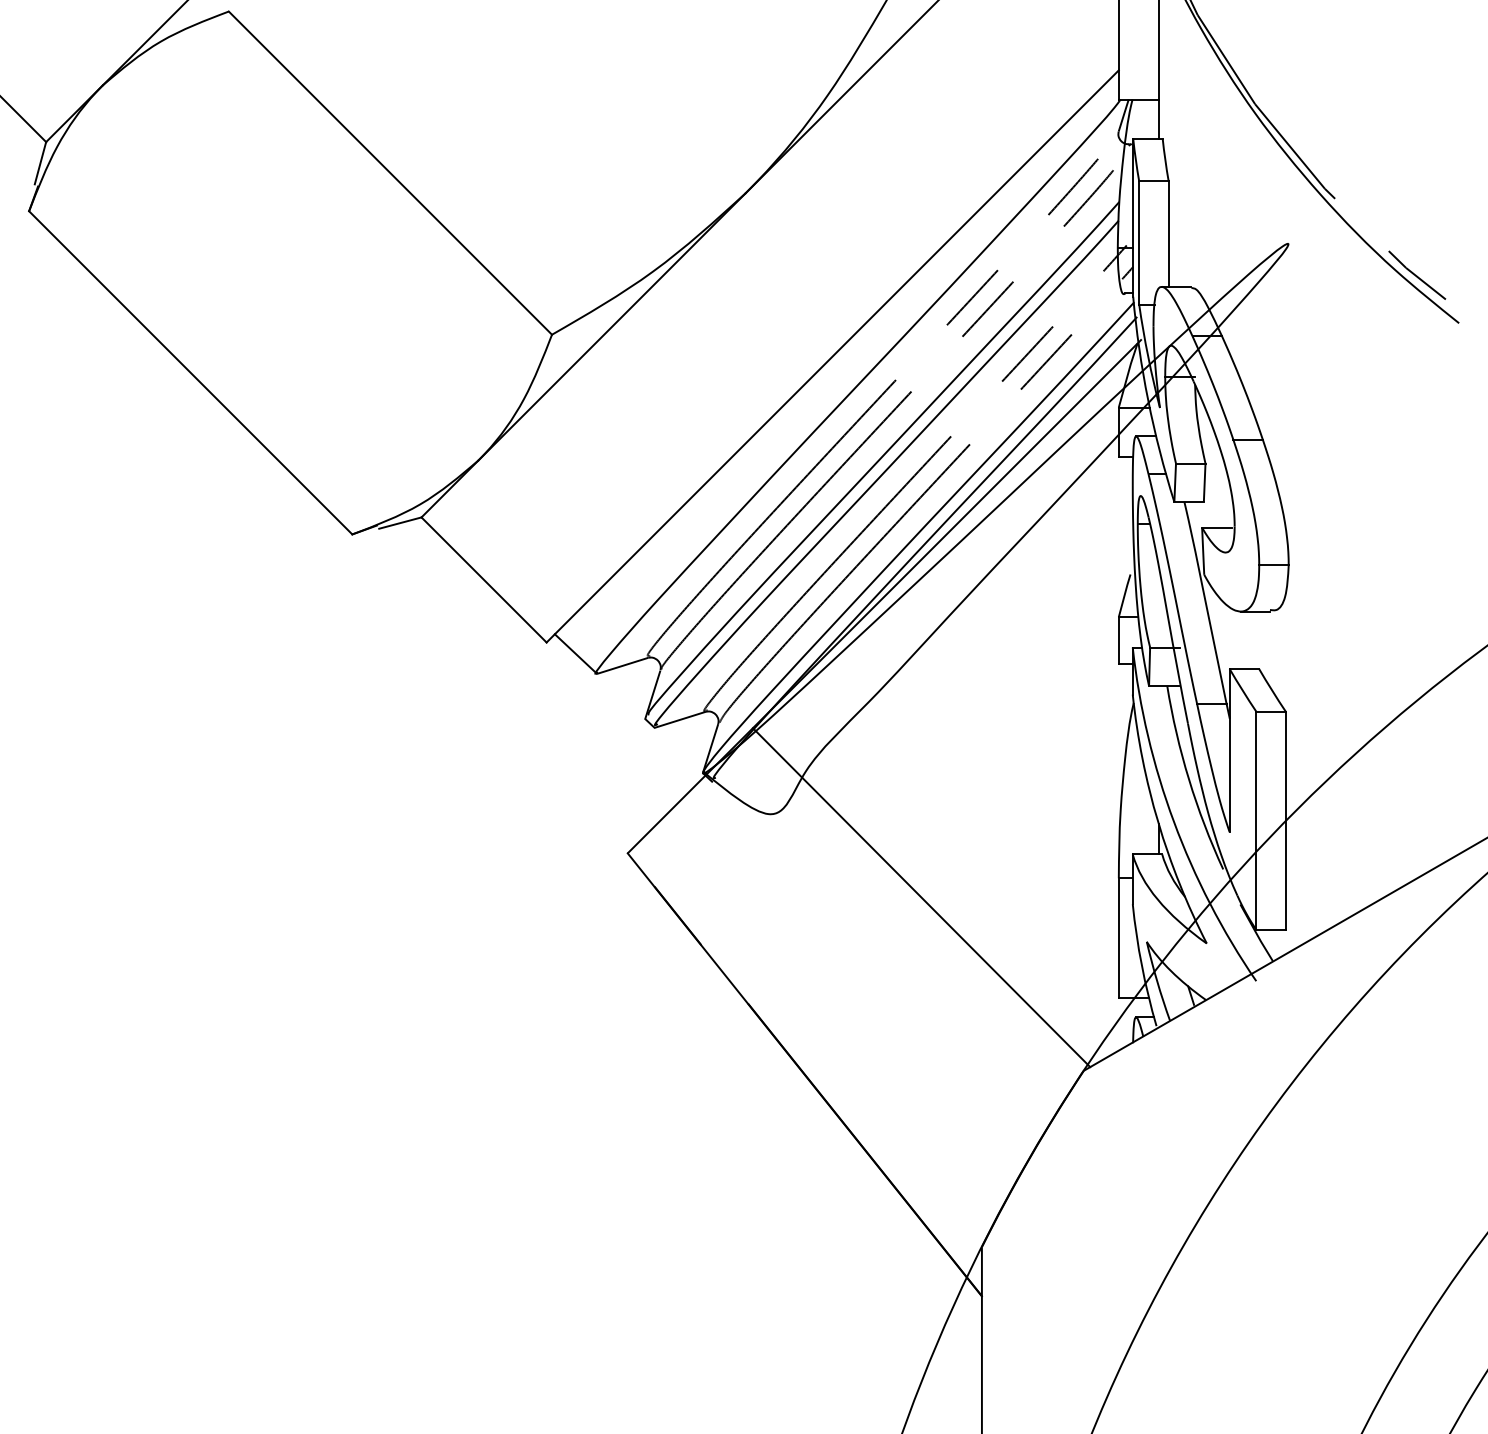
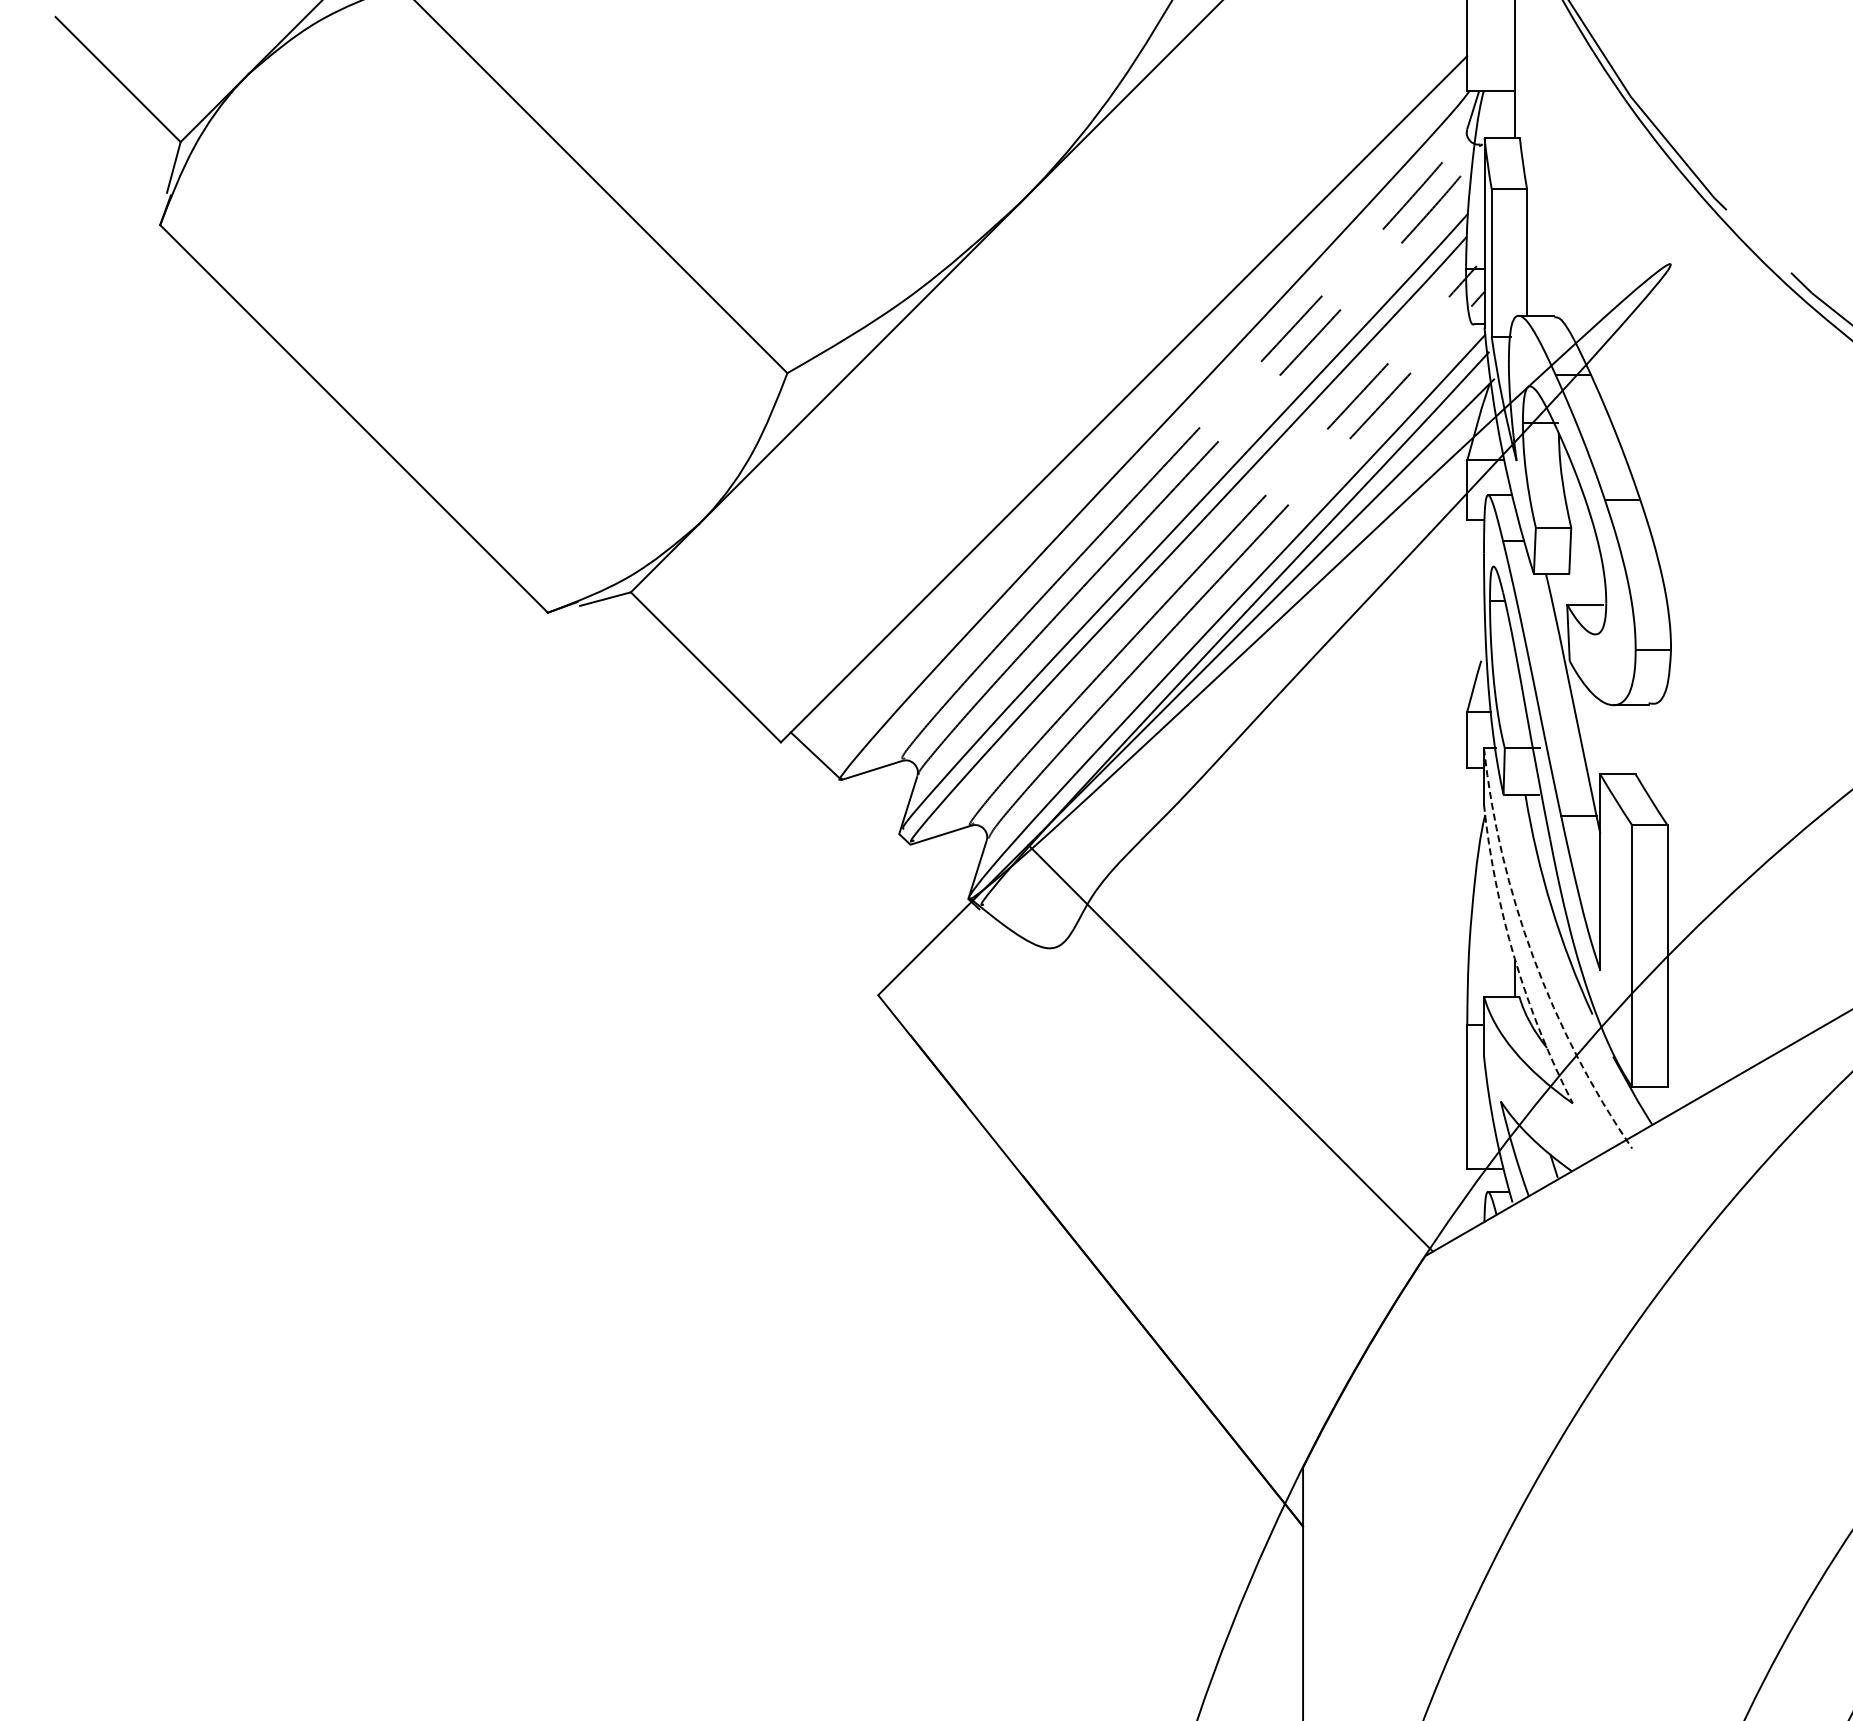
arc: (1174, 821) -> (1533, 957), solid -> dashed
arc: (1158, 822) -> (1514, 958), solid -> dashed

